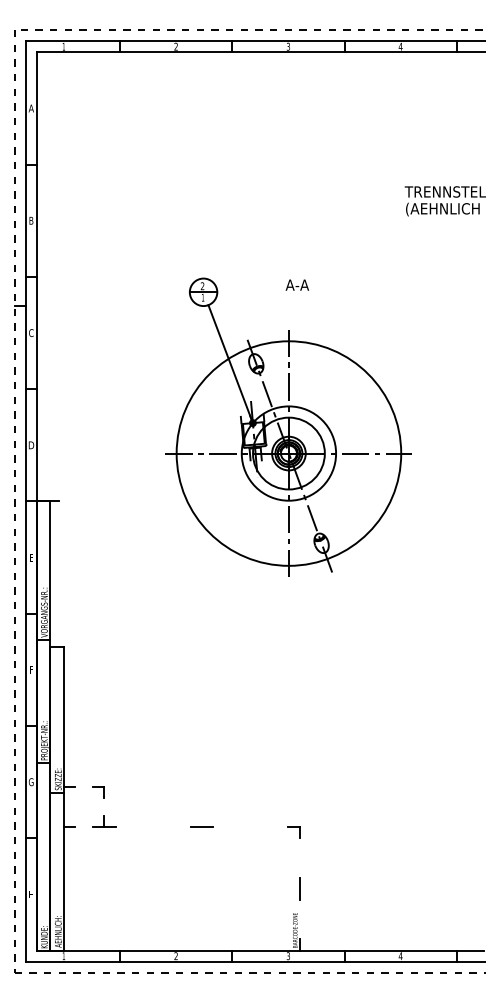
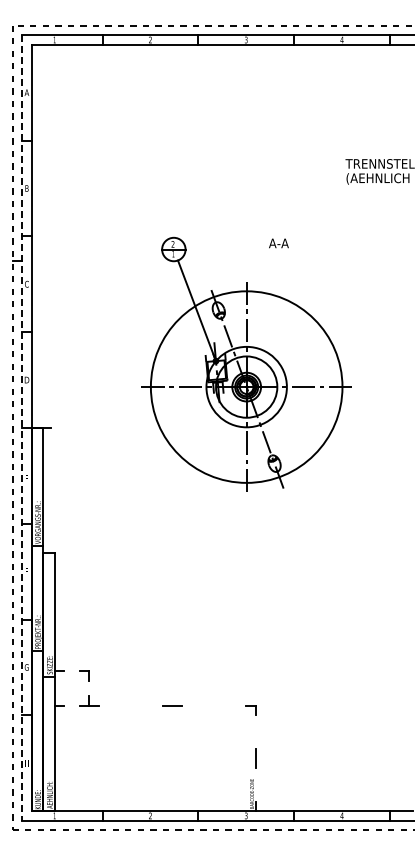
text: (296, 285) -> (278, 243), moved
line: (26, 502) -> (22, 428), solid -> dashed

